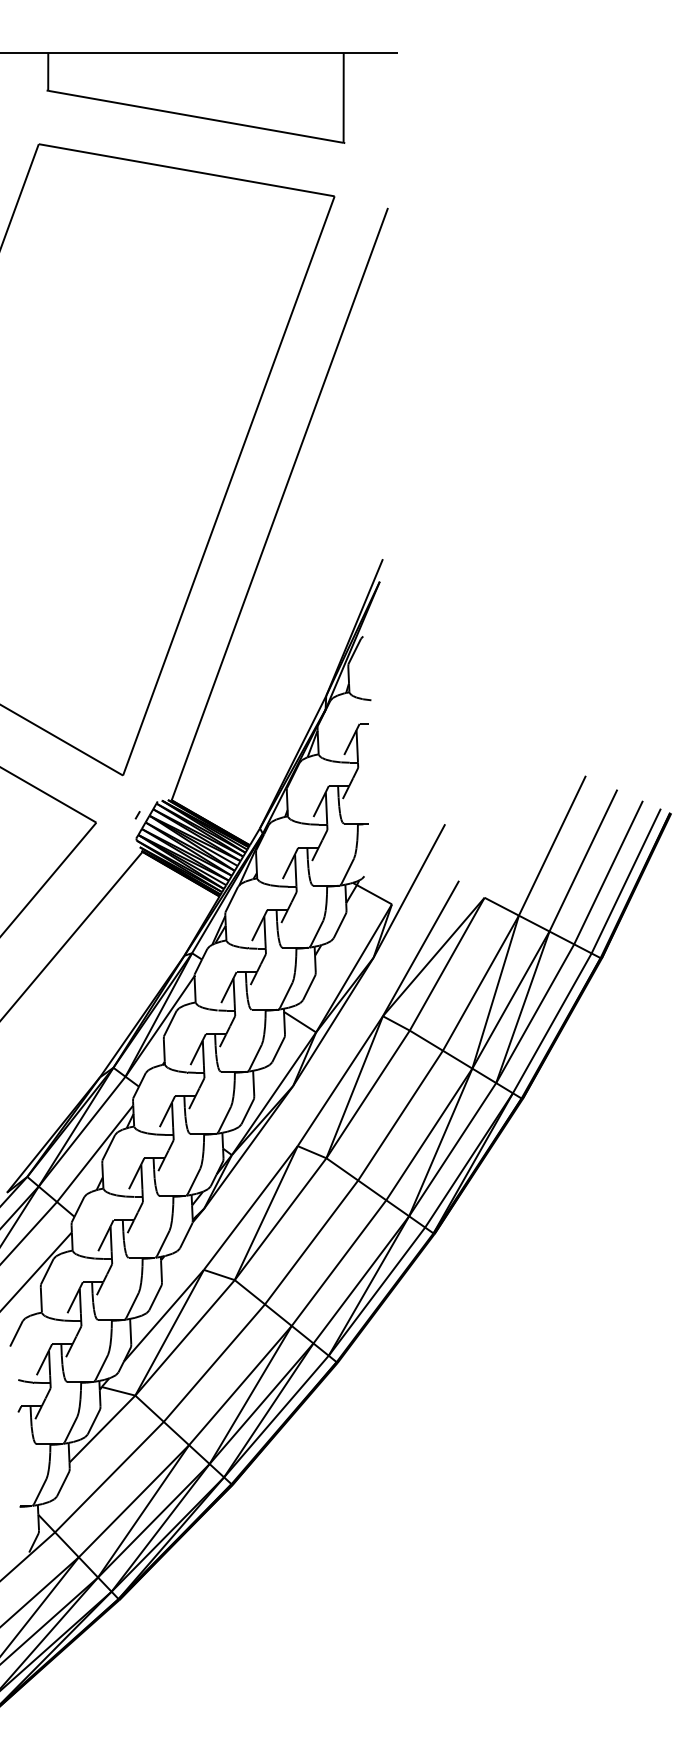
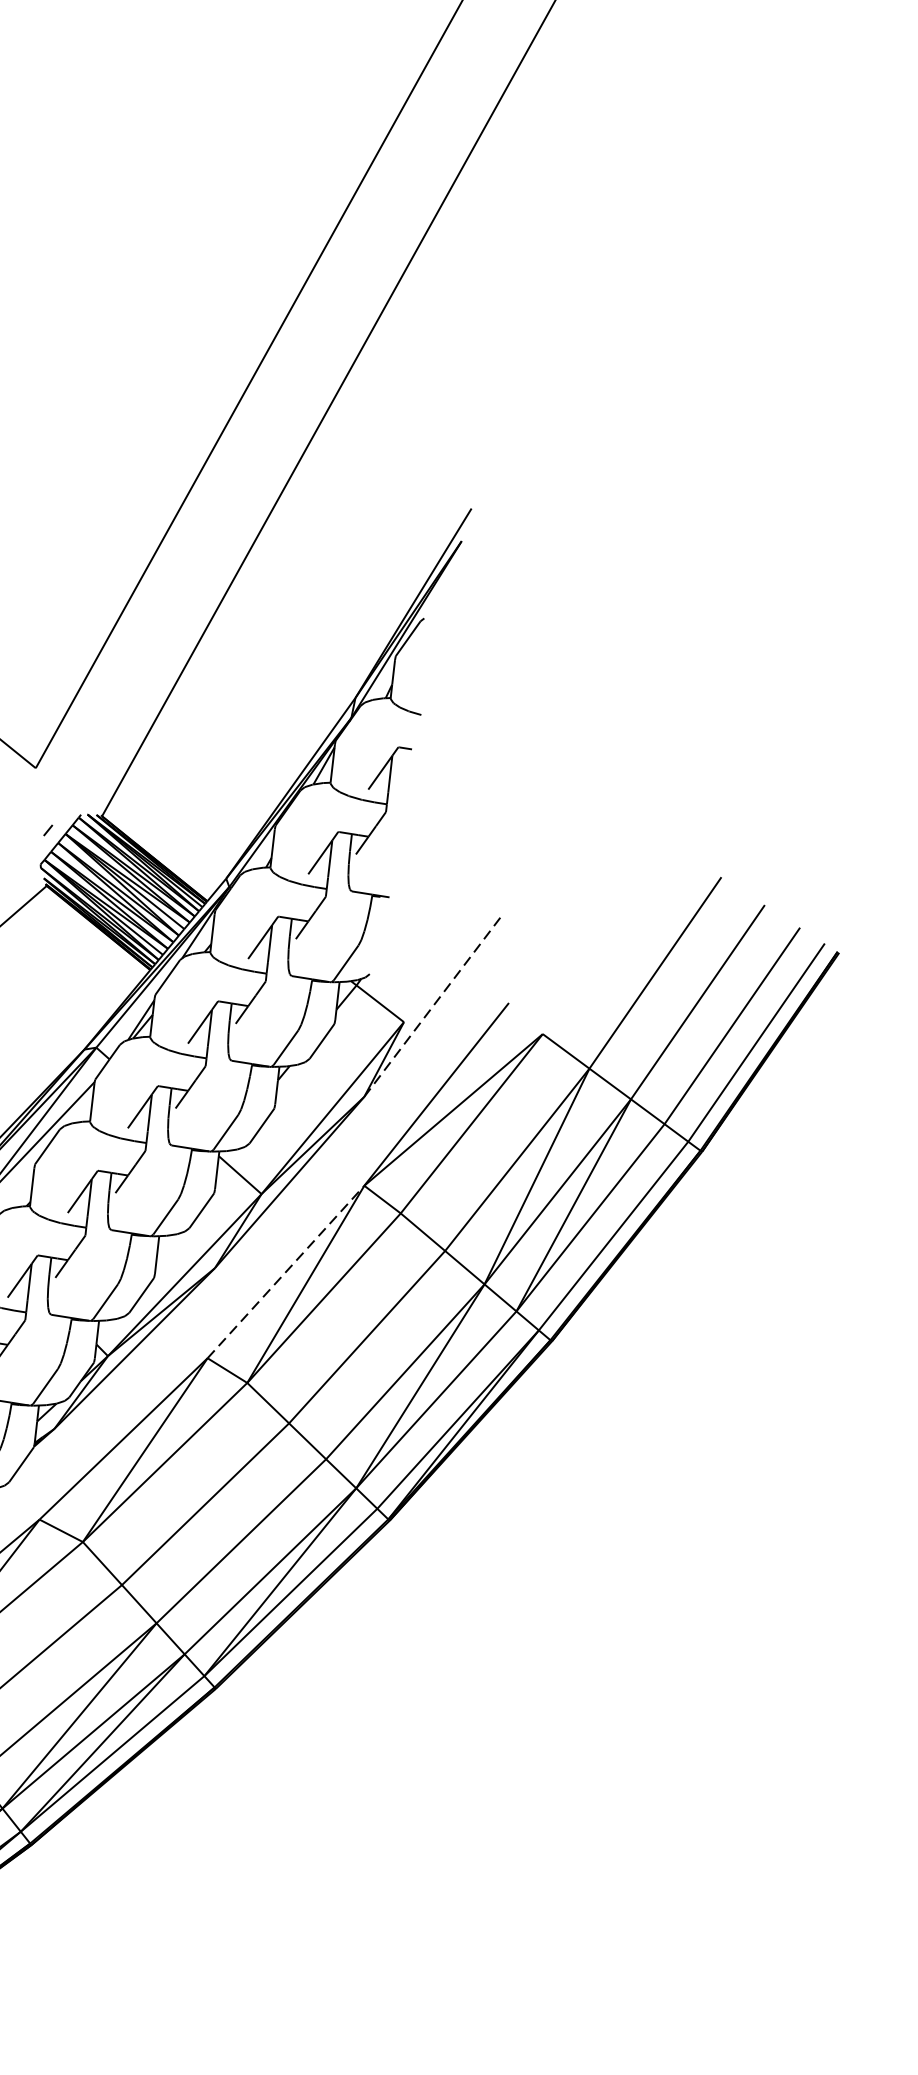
line: (409, 890) -> (433, 1005), solid -> dashed
line: (340, 1081) -> (286, 1272), solid -> dashed

